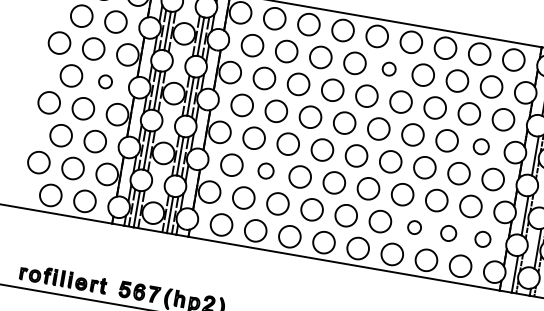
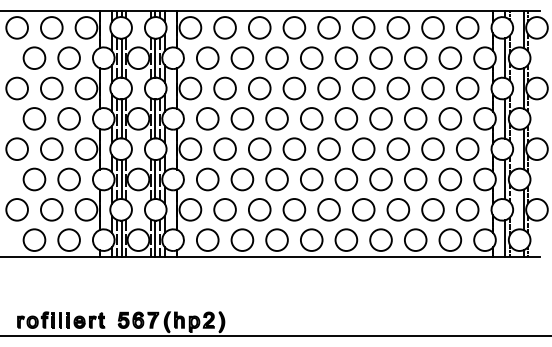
circle: (389, 68) -> (346, 57), size x1.67
circle: (105, 81) -> (68, 118), size x1.67
circle: (481, 146) -> (450, 118), size x1.43
circle: (266, 171) -> (242, 179), size x1.43
circle: (414, 227) -> (398, 209), size x1.67
circle: (448, 233) -> (432, 209), size x1.43
circle: (482, 238) -> (467, 209), size x1.43

